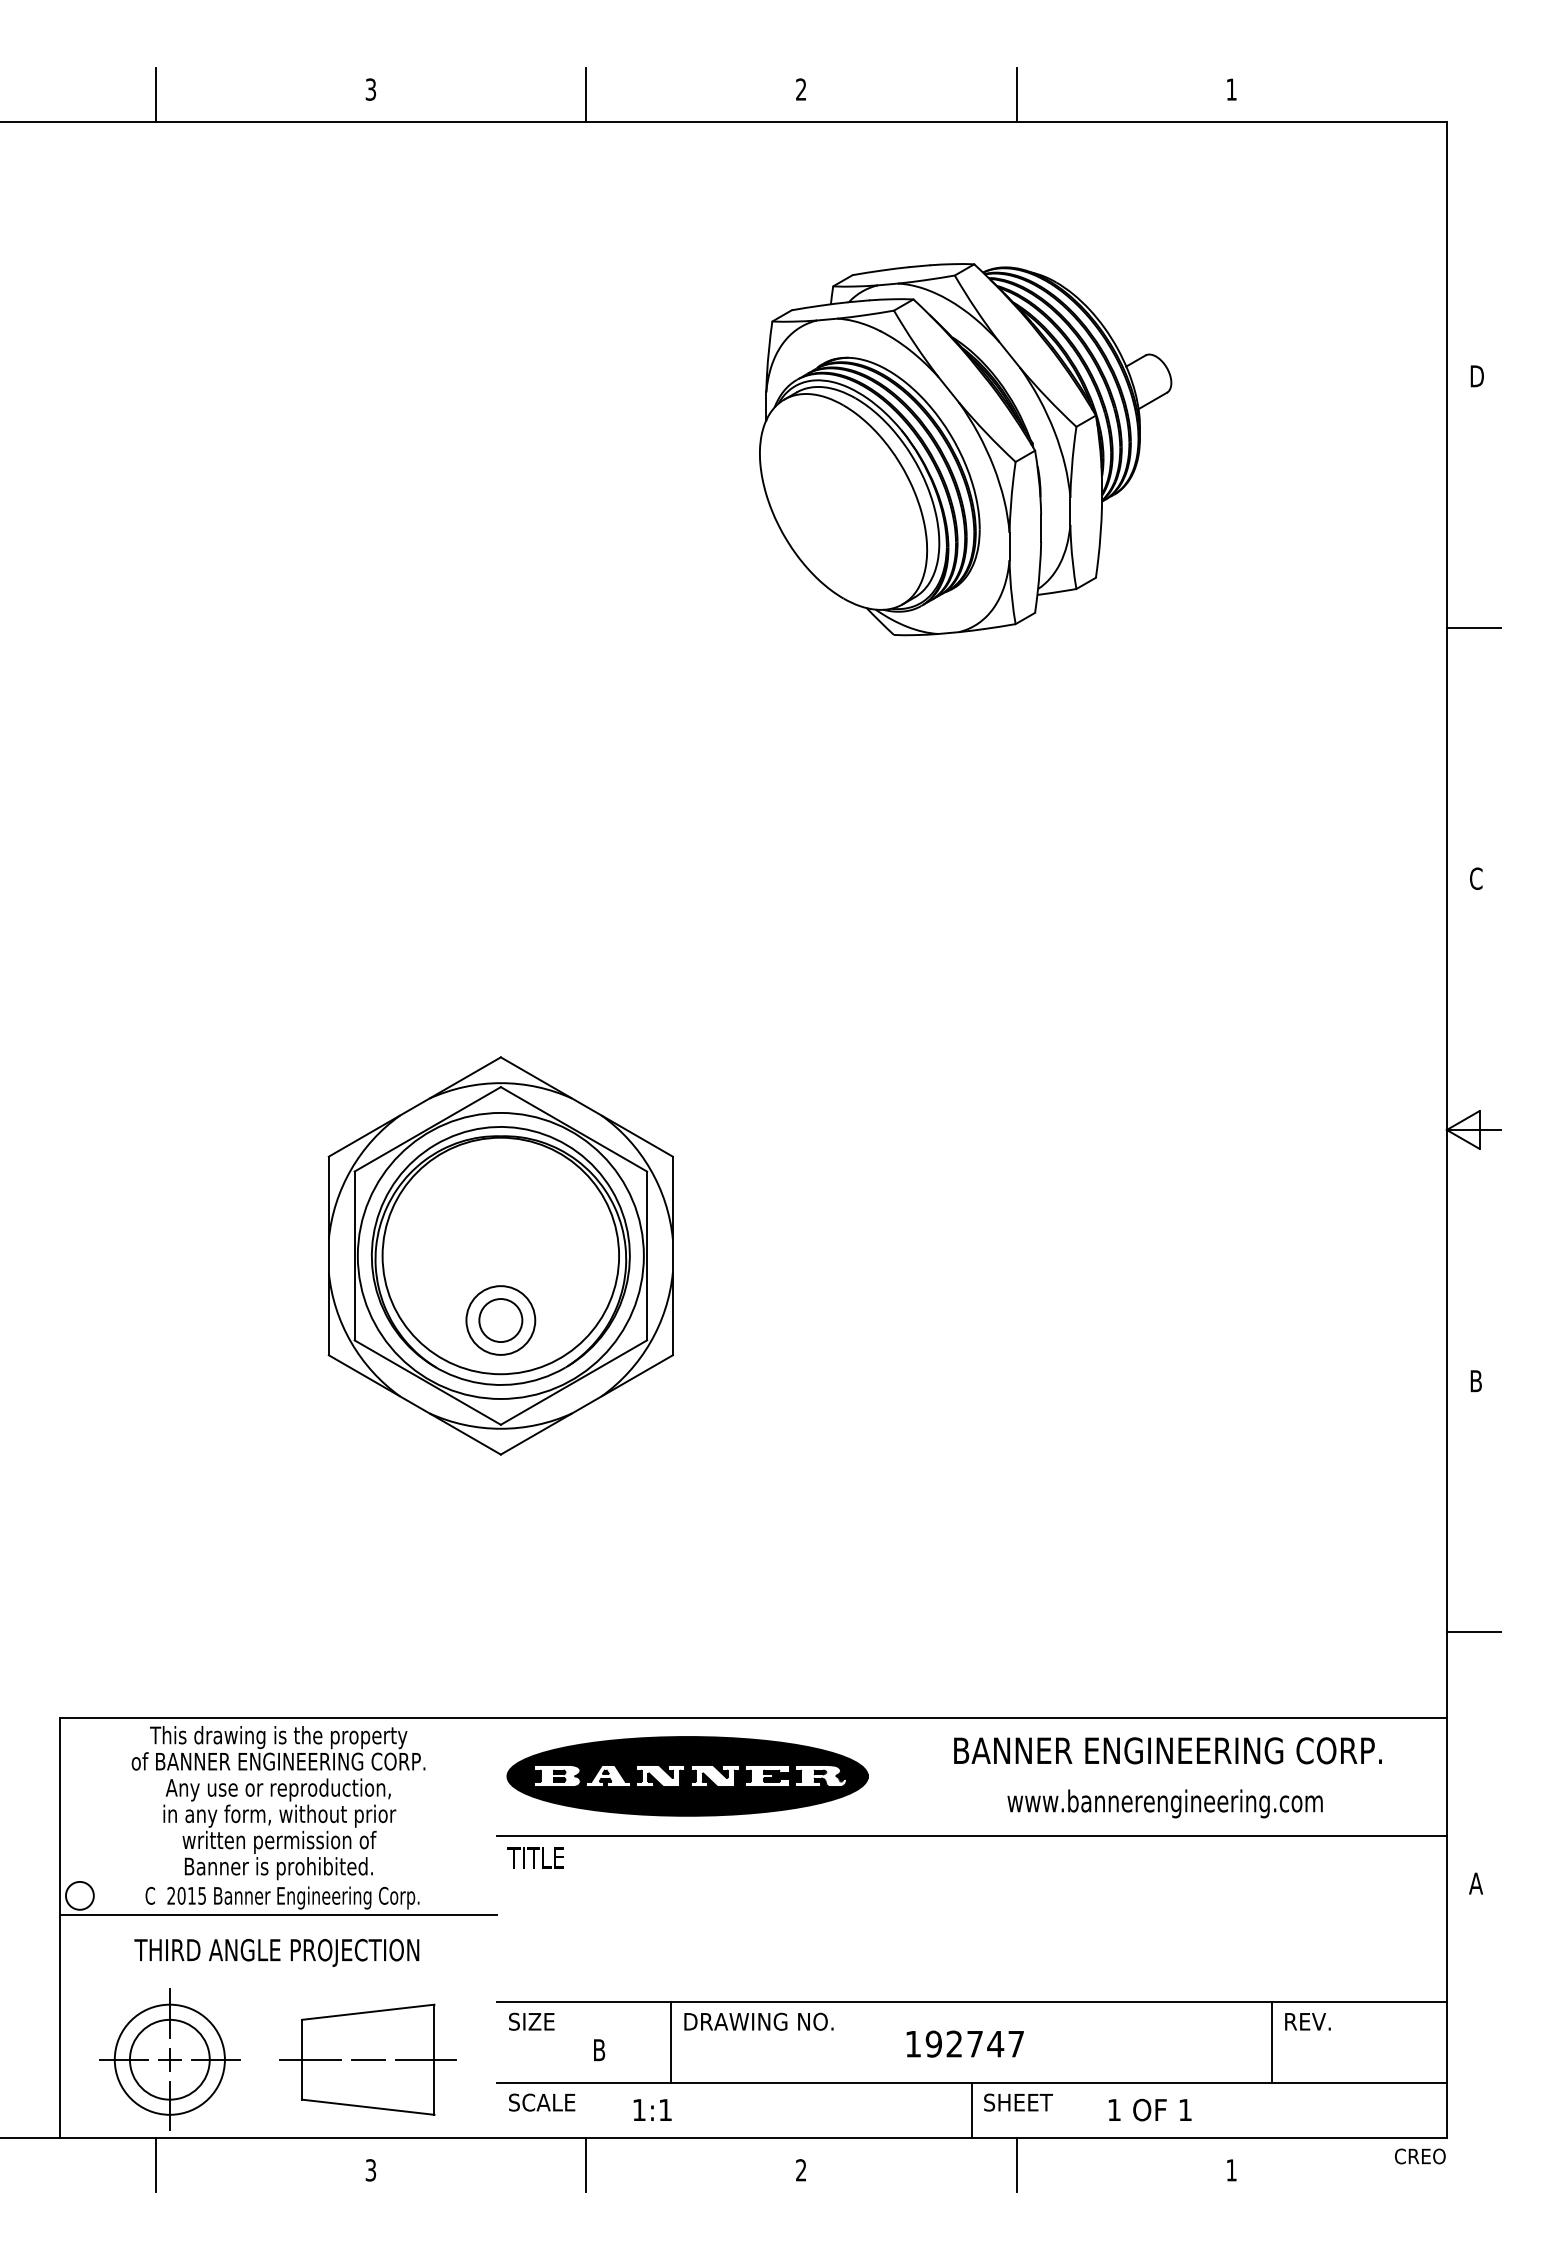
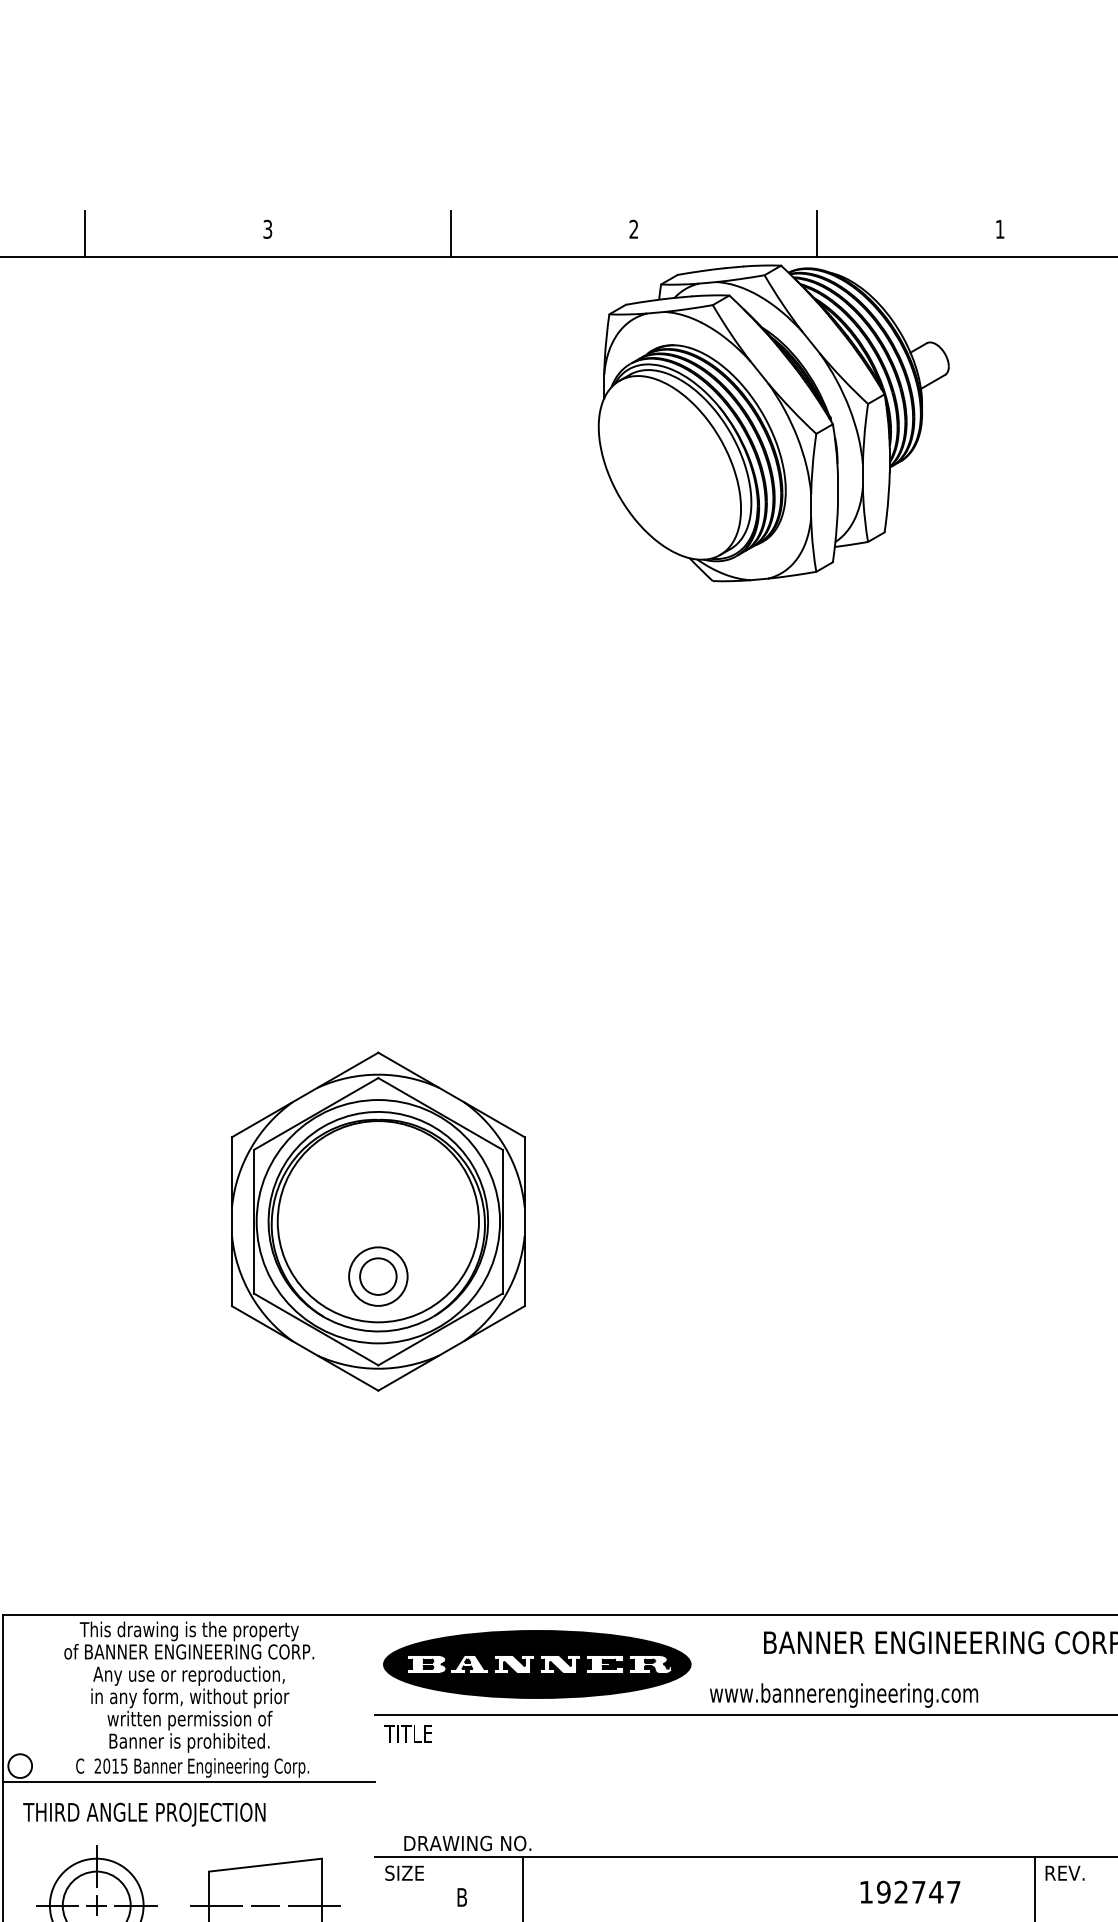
part: (965, 449) -> (773, 423), moved
text: (1164, 1803) -> (843, 1695), moved
text: (276, 1952) -> (144, 1814), moved
text: (758, 2021) -> (467, 1843), moved
text: (964, 2043) -> (909, 1891), moved

